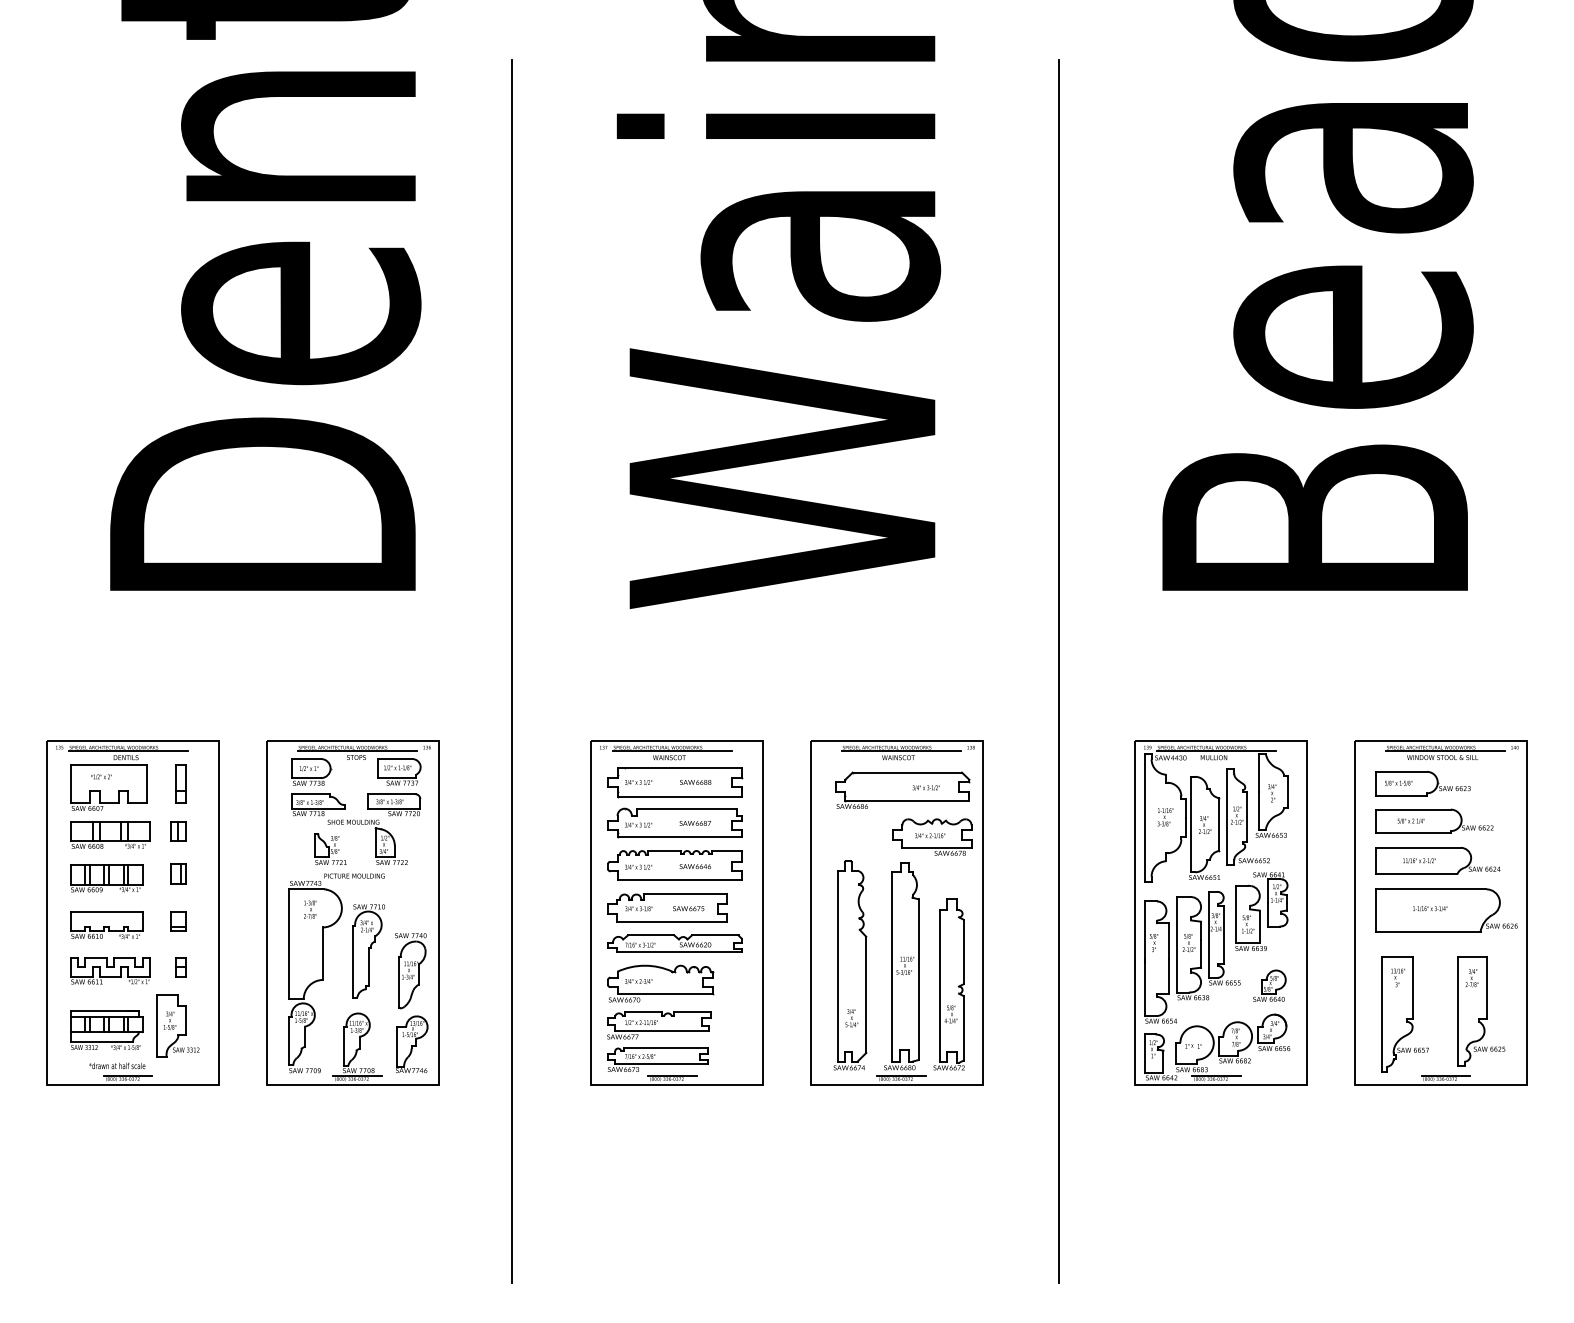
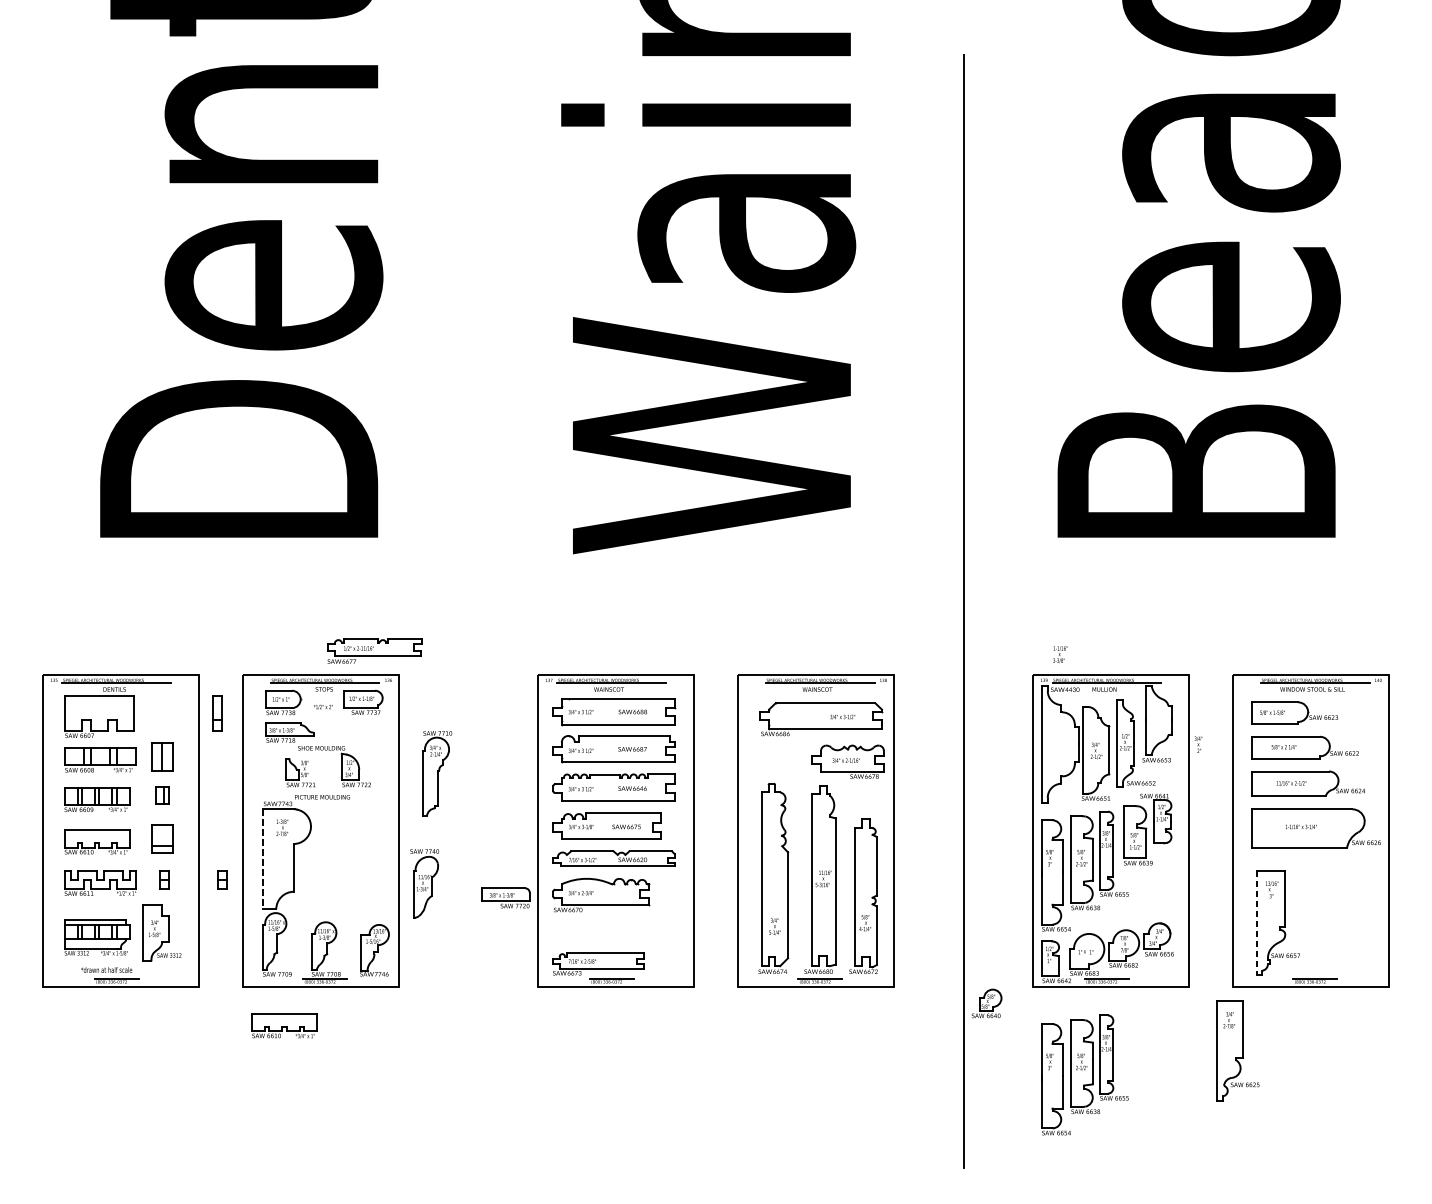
line: (511, 671) -> (465, 611), removed
text: (101, 776) -> (323, 706), moved
part: (180, 783) -> (216, 713), moved
text: (1272, 793) -> (1198, 744), moved
part: (394, 804) -> (506, 897), moved
text: (1165, 817) -> (1060, 654), moved
part: (178, 831) -> (162, 756), size x1.6
part: (178, 921) -> (162, 838), size x1.6
line: (289, 944) -> (263, 859), solid -> dashed
part: (368, 951) -> (437, 773), moved
part: (244, 967) -> (222, 880), added
part: (410, 971) -> (424, 884), moved
part: (1269, 985) -> (986, 1003), moved
part: (1481, 1011) -> (1237, 1050), moved
line: (1381, 1014) -> (1256, 923), solid -> dashed
part: (659, 1025) -> (375, 651), moved
part: (312, 1127) -> (284, 1026), added
part: (1192, 1181) -> (1084, 1075), added

